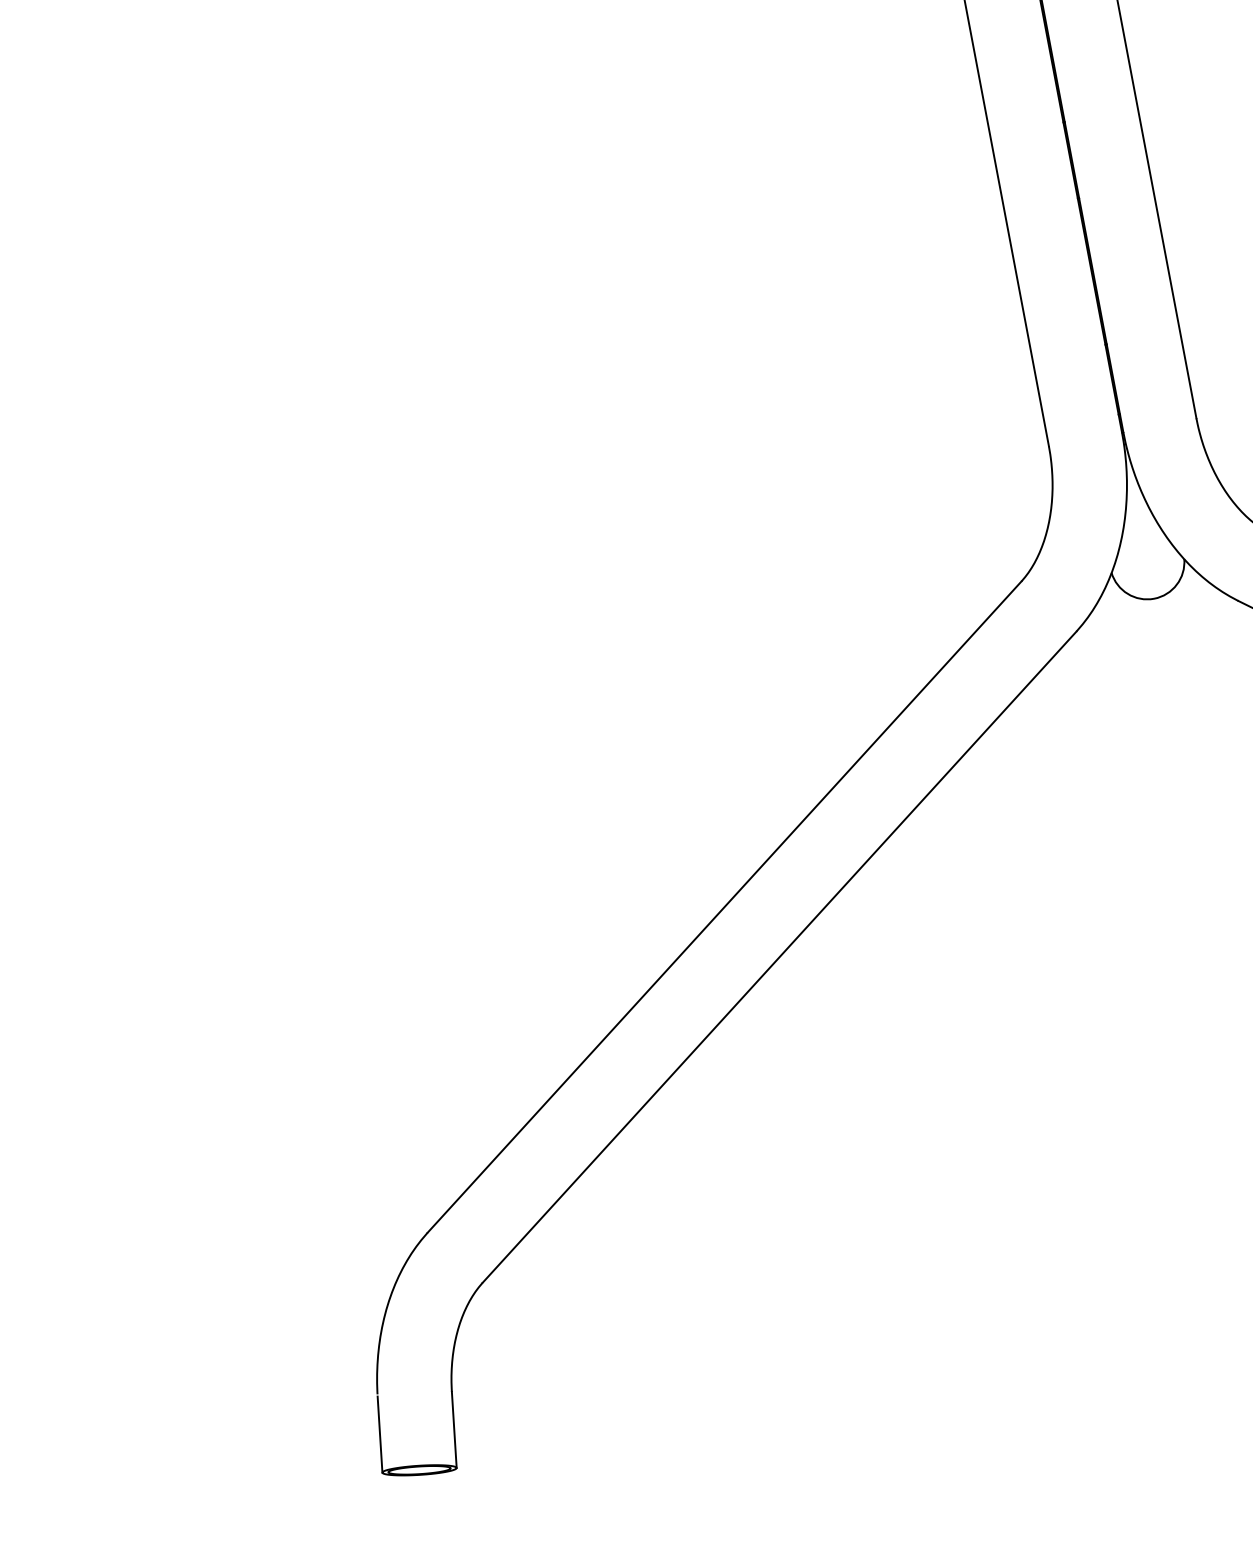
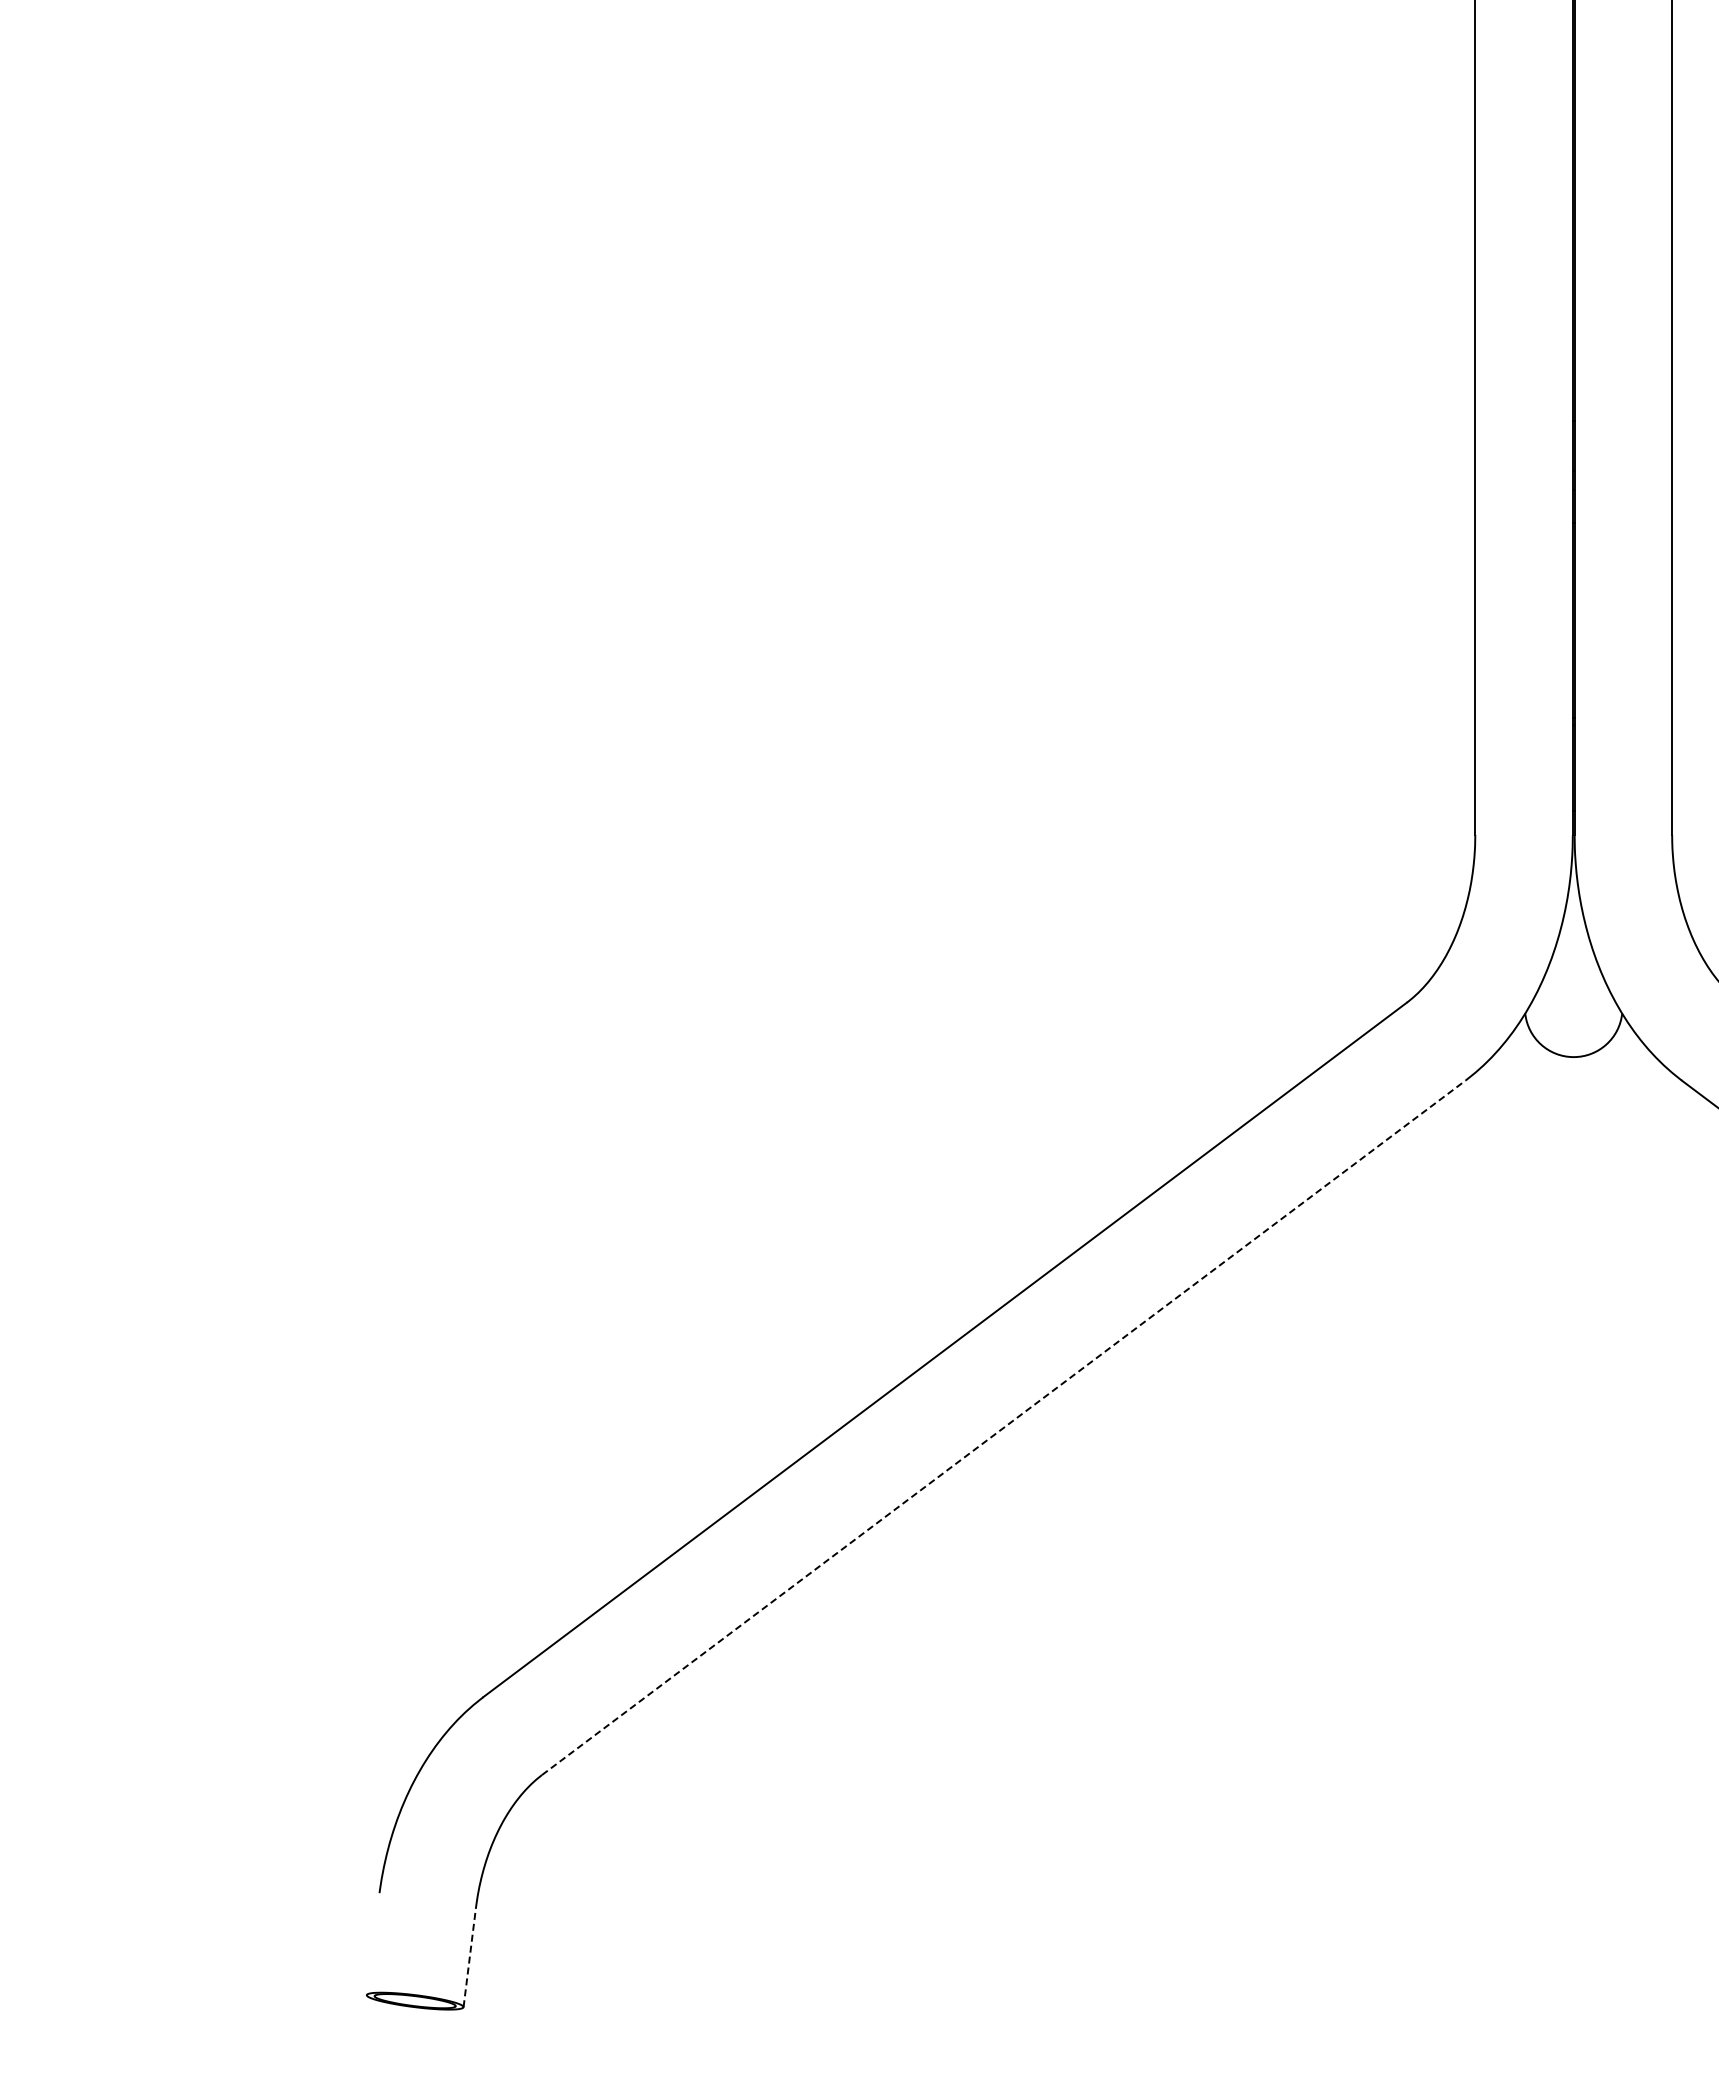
line: (779, 957) -> (1003, 1427), solid -> dashed
line: (454, 1429) -> (469, 1957), solid -> dashed
line: (379, 1434) -> (372, 1945), removed

